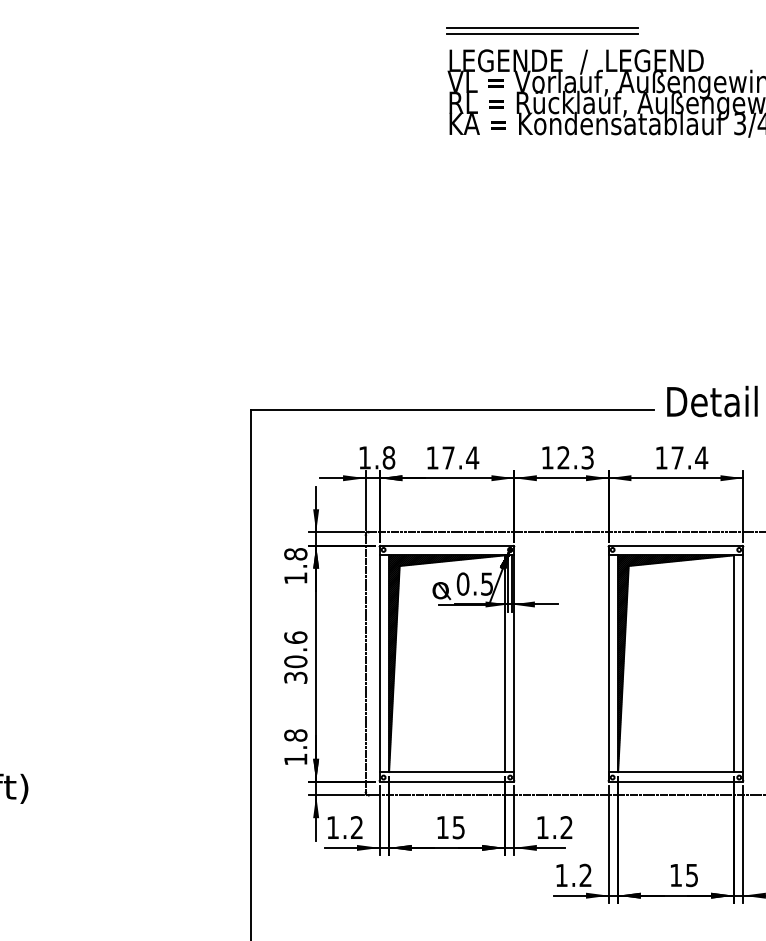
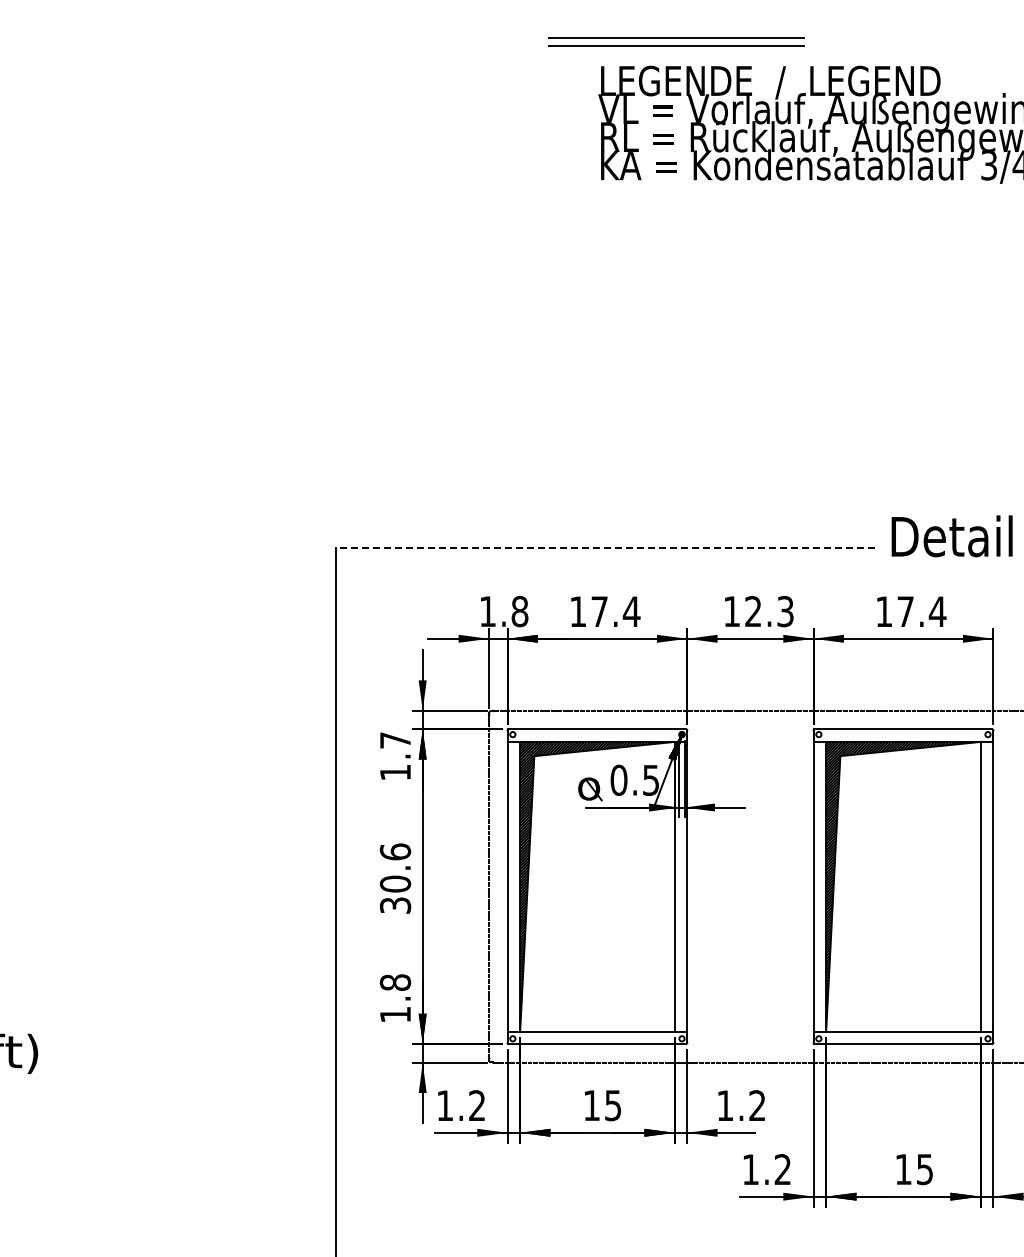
part: (542, 31) -> (676, 41), moved
line: (452, 409) -> (604, 547), solid -> dashed
text: (295, 554) -> (395, 740), 1.8 -> 1.7

